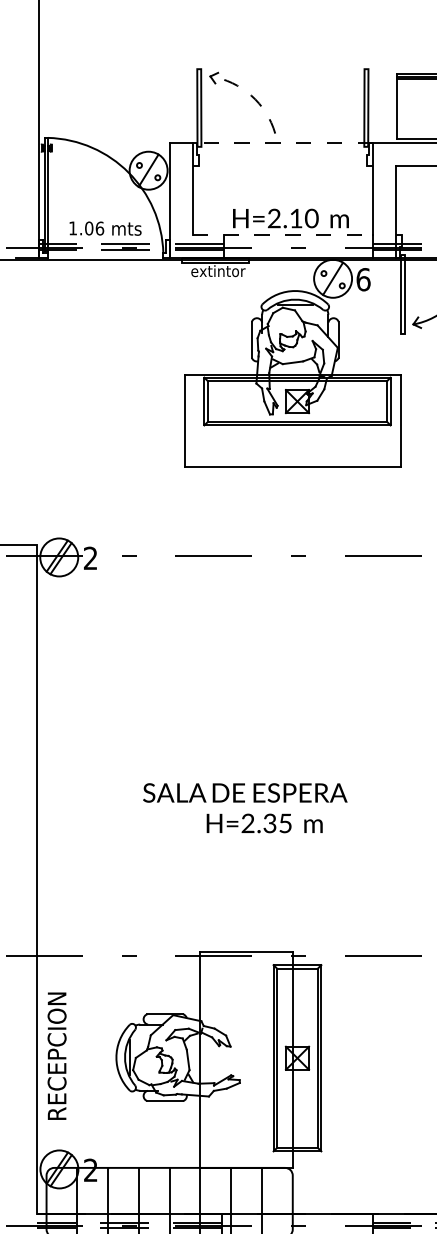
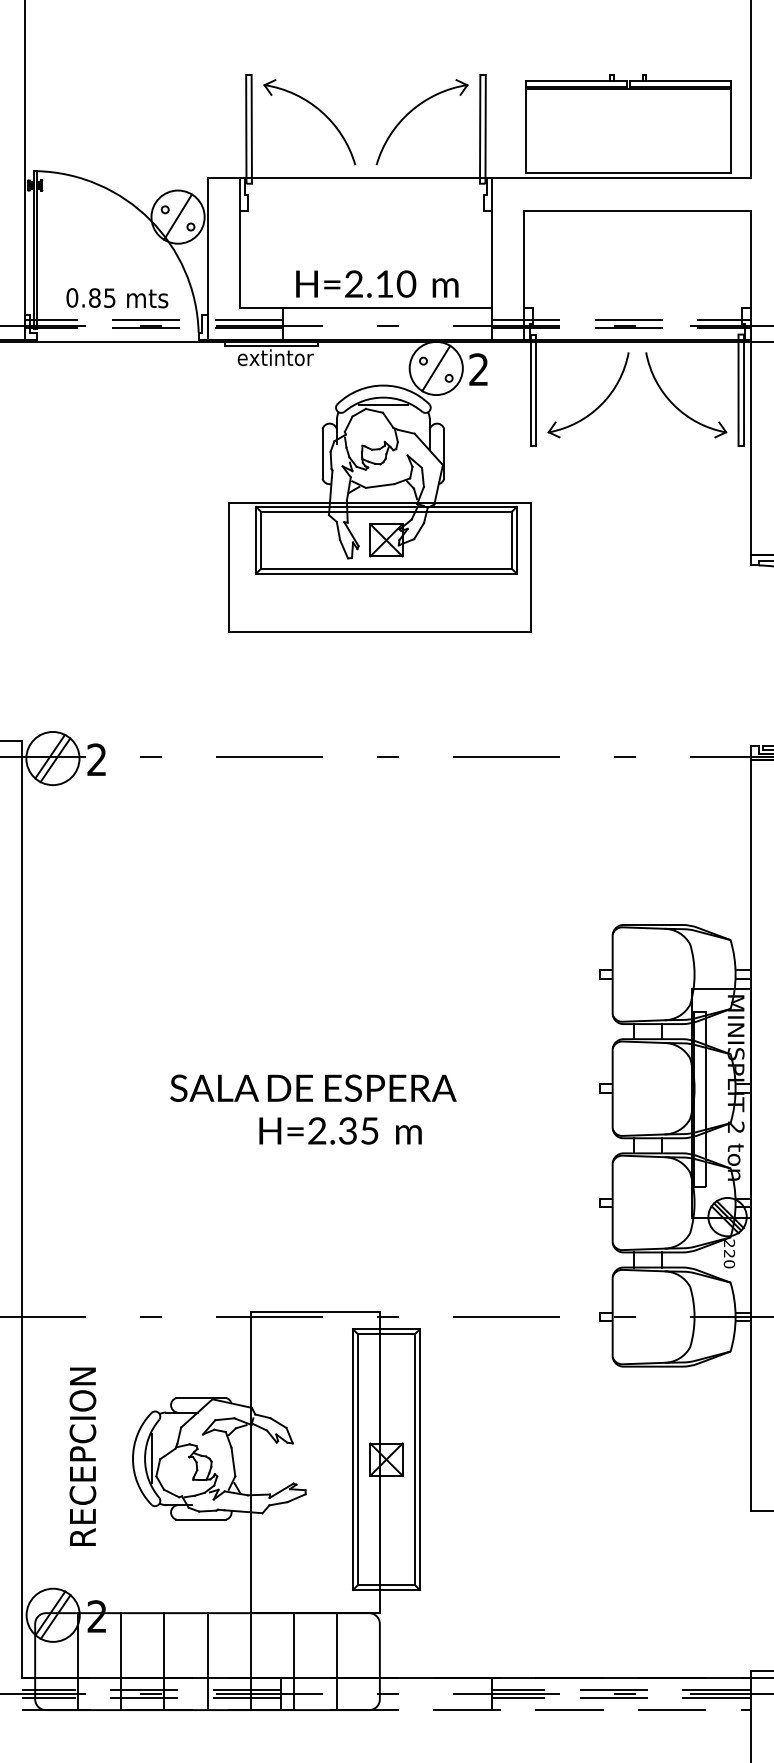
arc: (251, 95) -> (321, 111), dashed -> solid
part: (315, 95) -> (411, 112), added
line: (282, 143) -> (365, 178), dashed -> solid
text: (86, 228) -> (90, 297), 1.06 -> 0.85
line: (283, 235) -> (366, 307), dashed -> solid
text: (363, 279) -> (478, 369), 6 -> 2
text: (56, 1056) -> (82, 1456), moved

